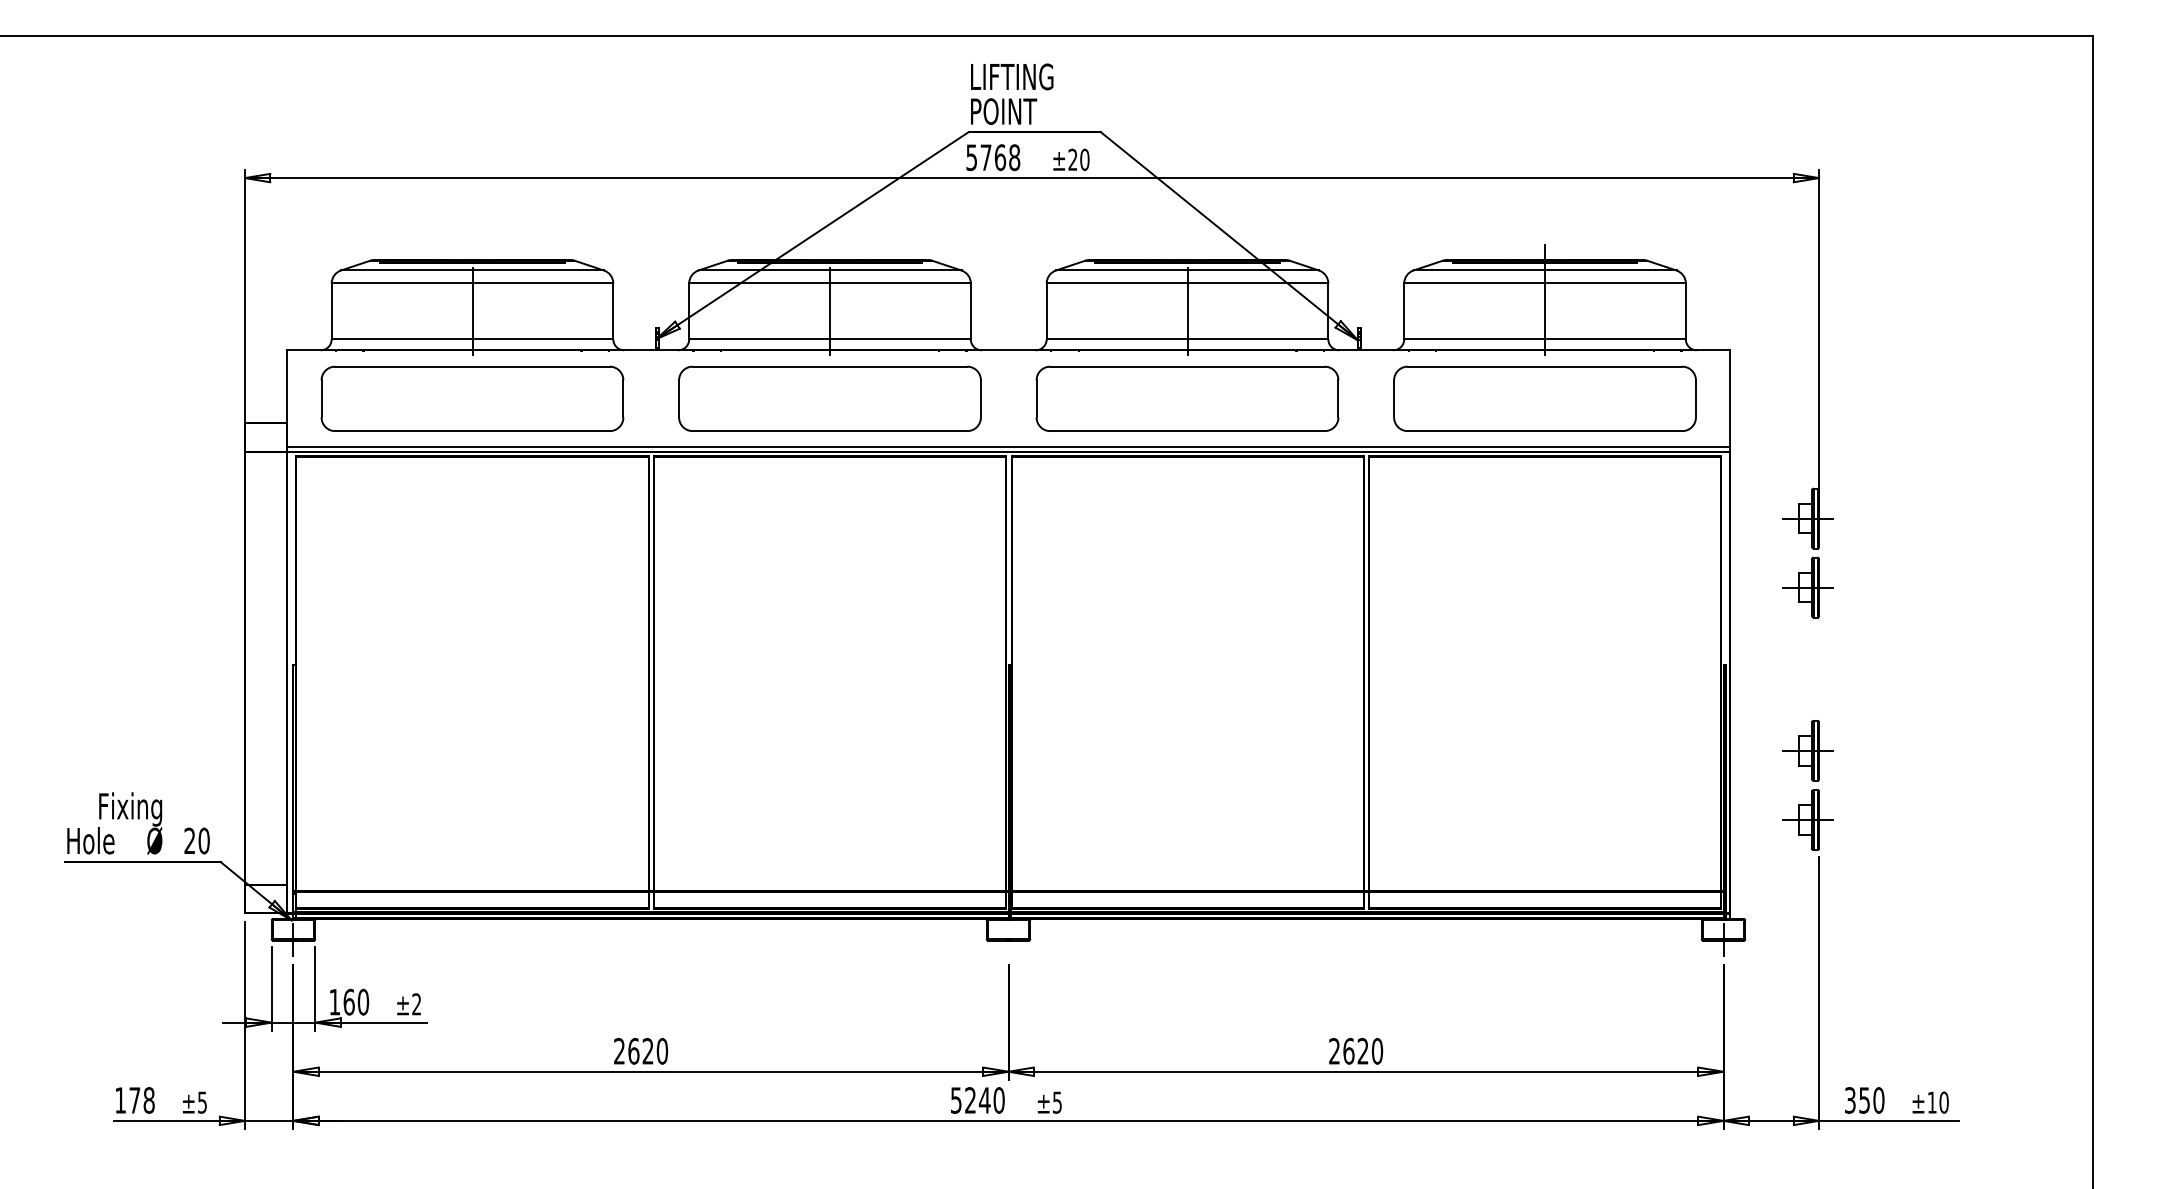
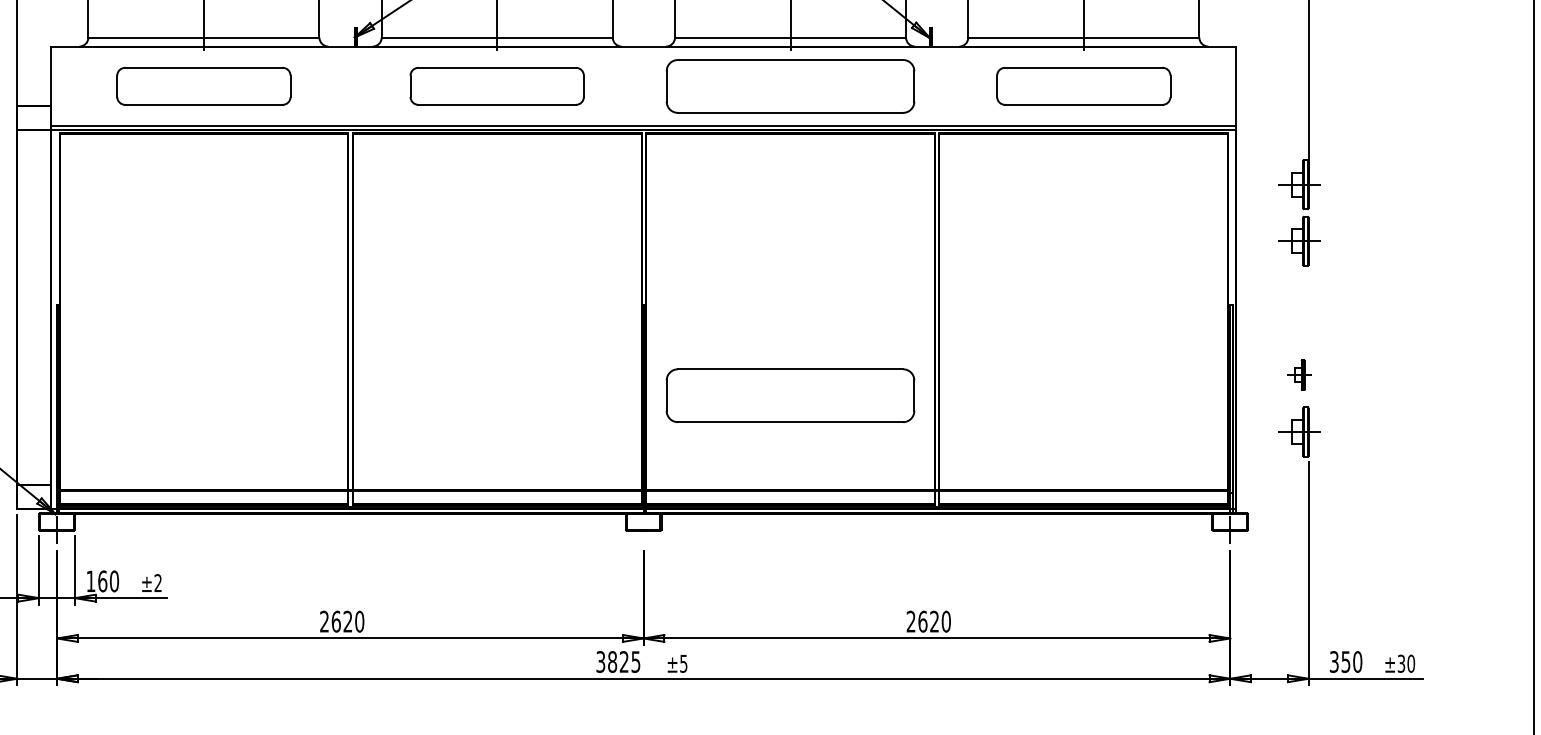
part: (472, 398) -> (203, 86), size x0.7
part: (829, 398) -> (496, 86), size x0.7
part: (1544, 398) -> (1083, 86), size x0.7
part: (1807, 750) -> (1299, 374), size x0.6
part: (1187, 775) -> (790, 395), added
text: (977, 1100) -> (618, 662), 5240 -> 3825
text: (1931, 1102) -> (1400, 663), ±10 -> ±30

